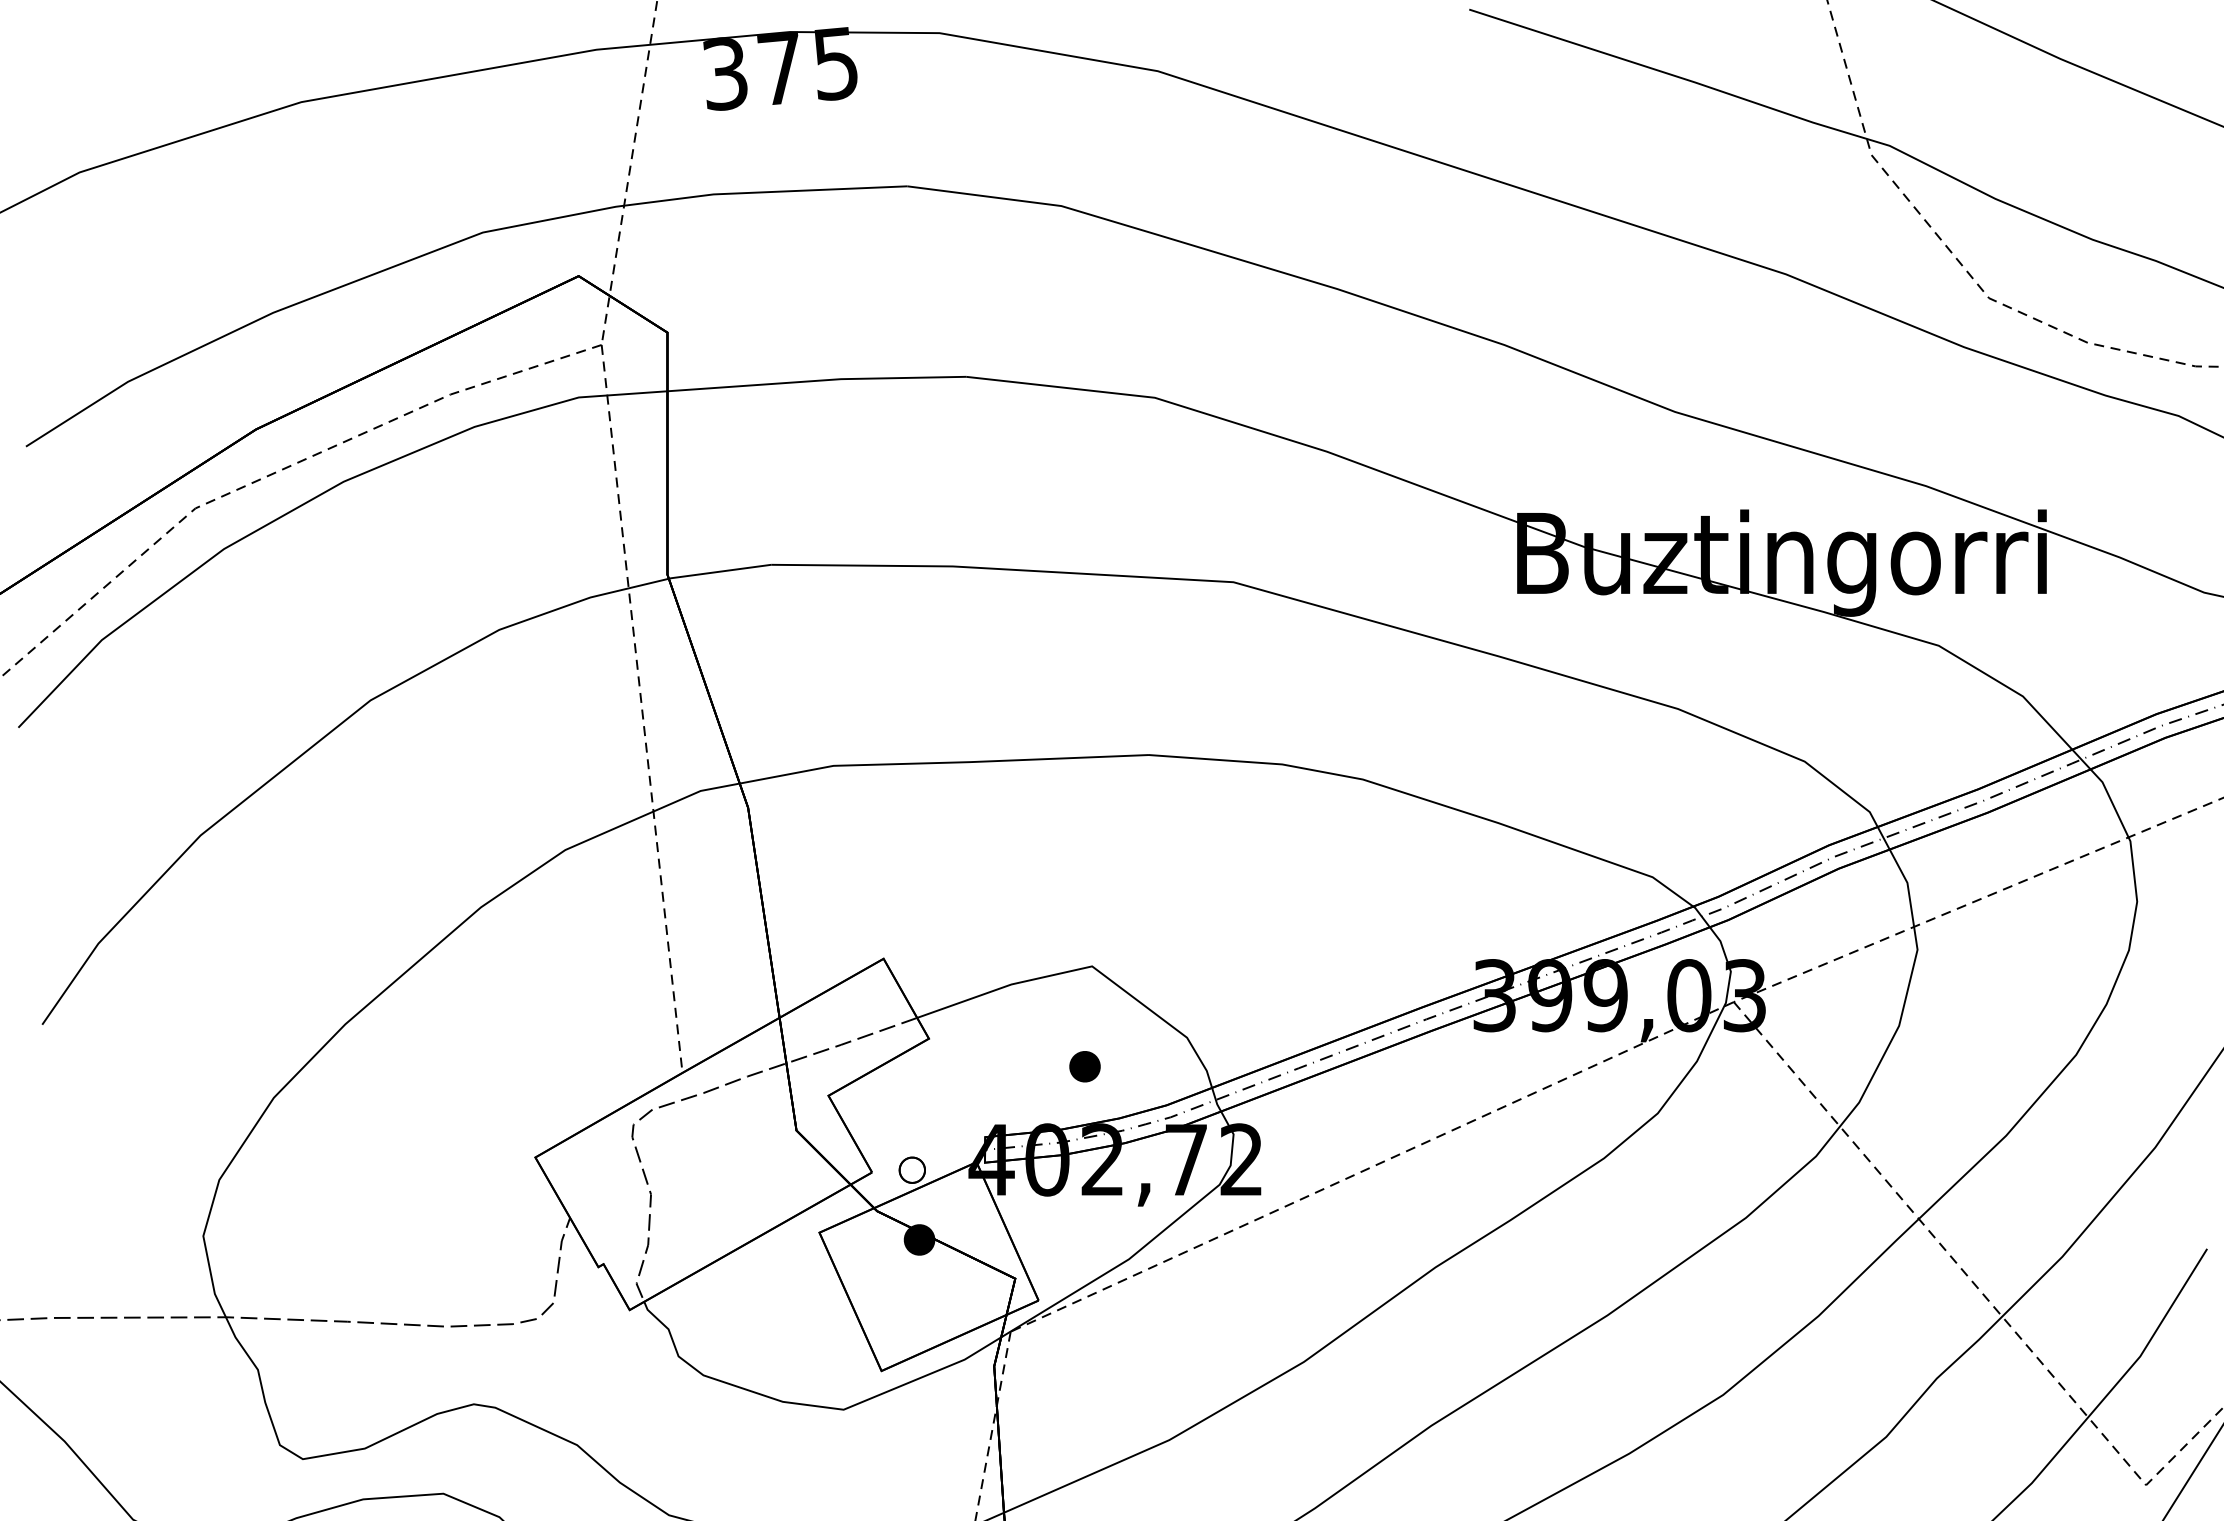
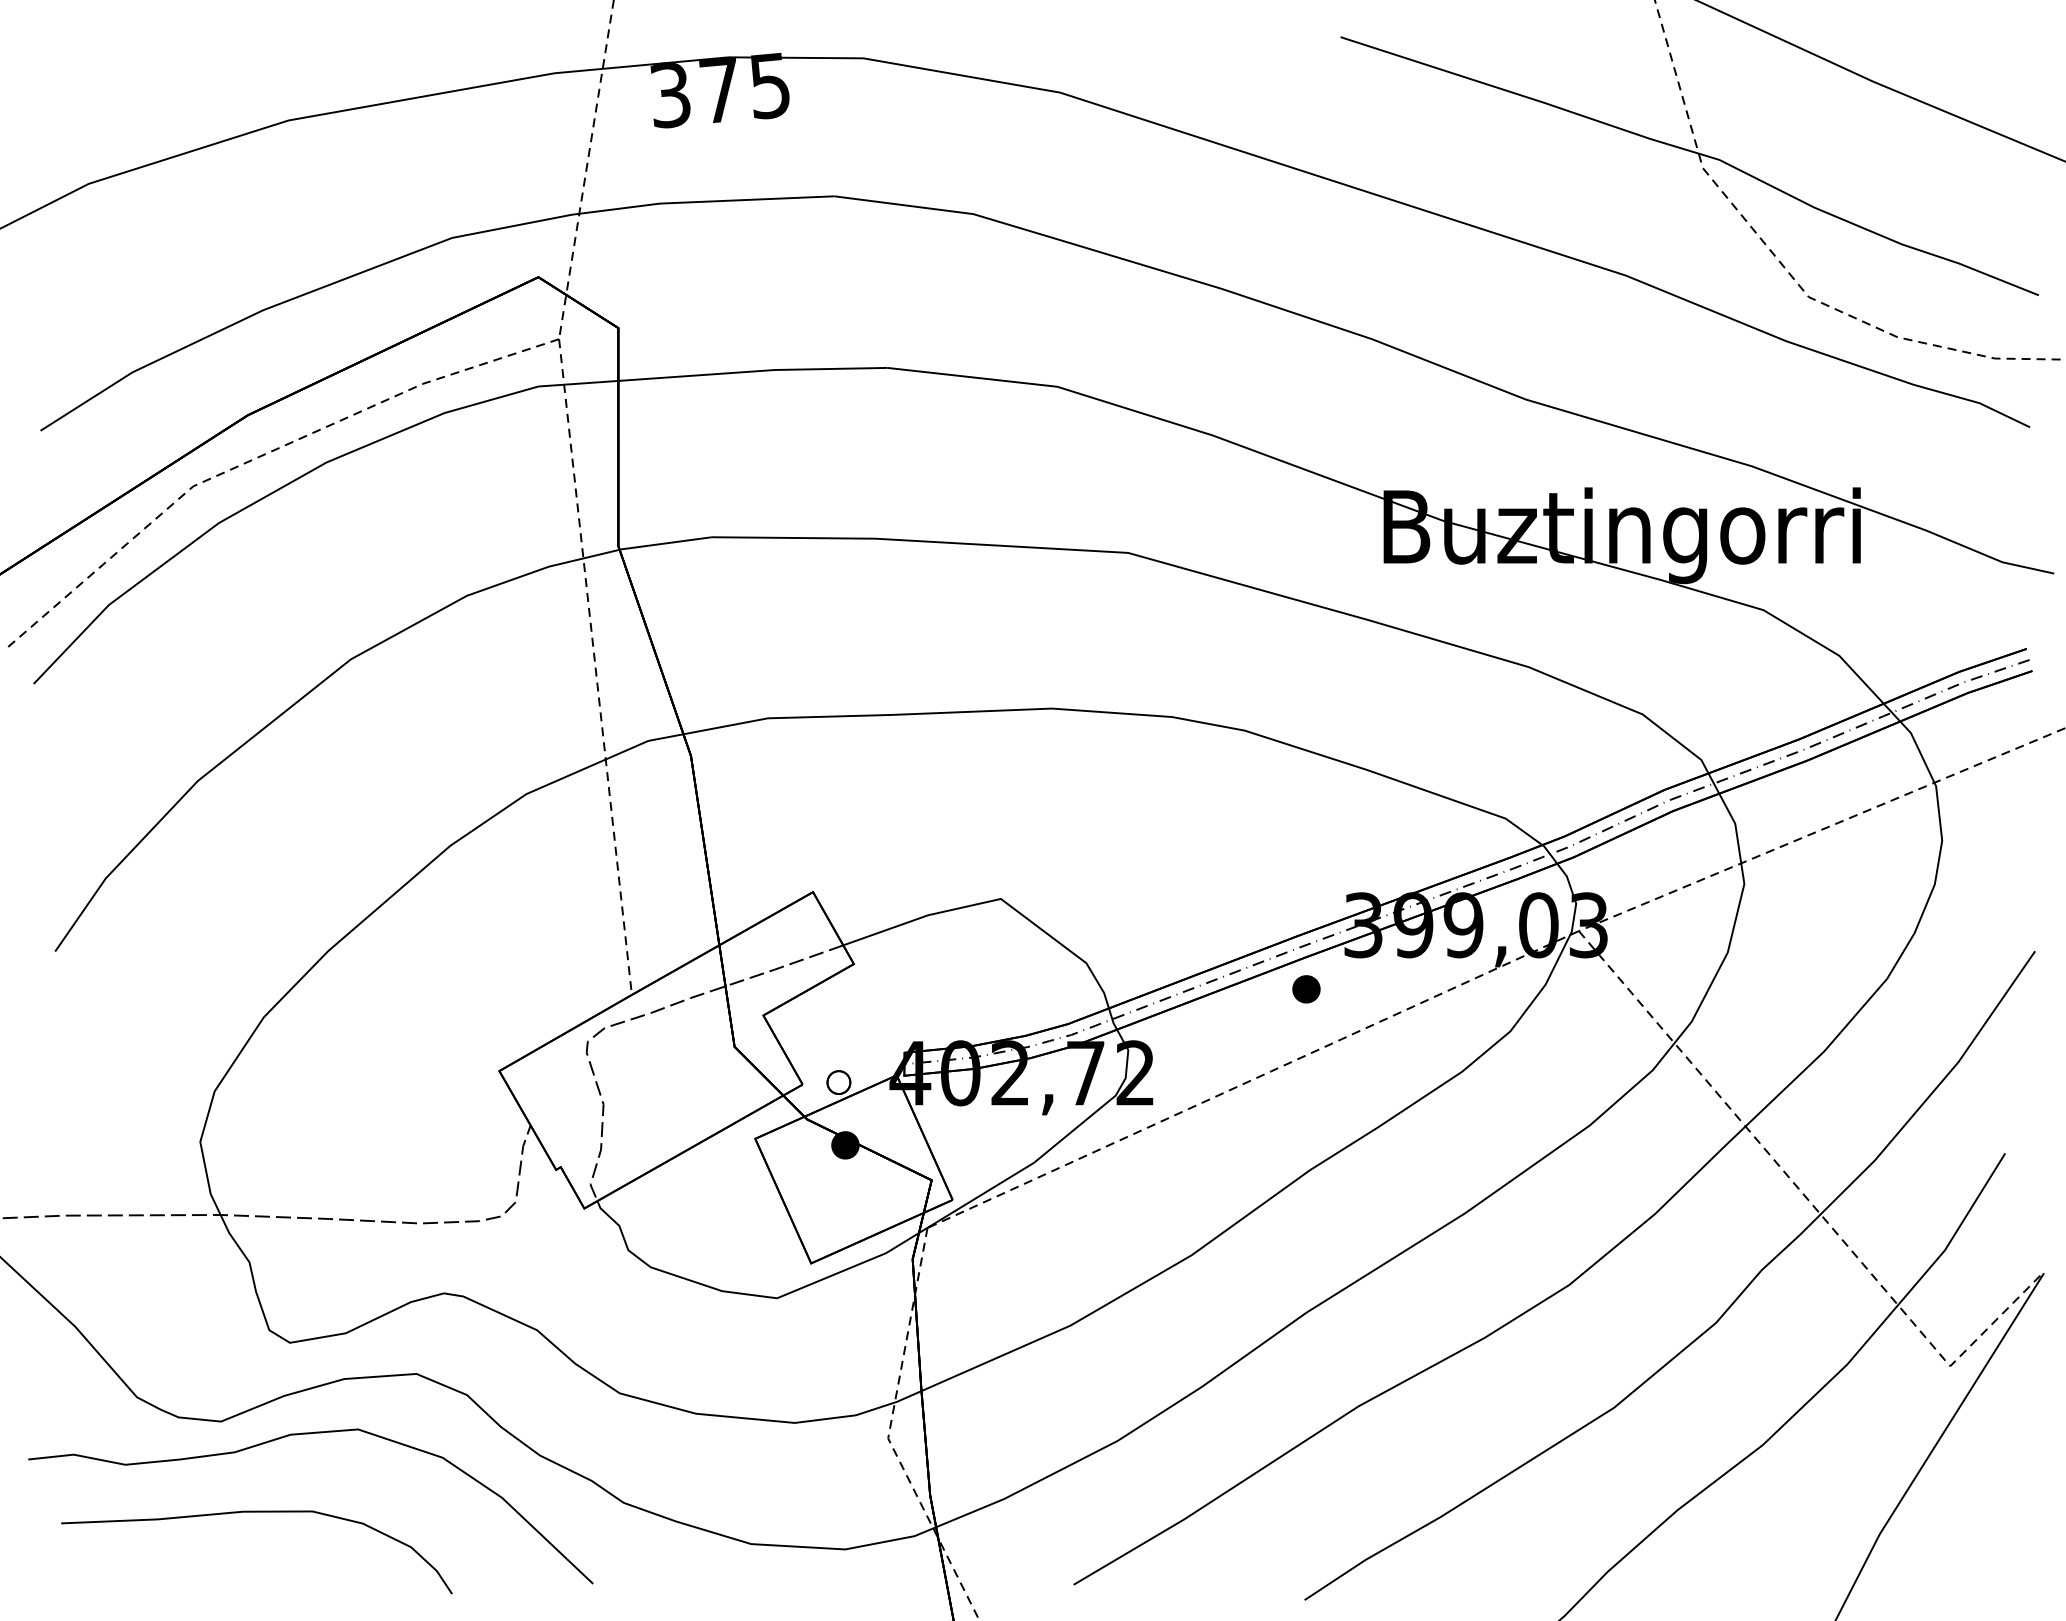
part: (1085, 1066) -> (1306, 989), moved

